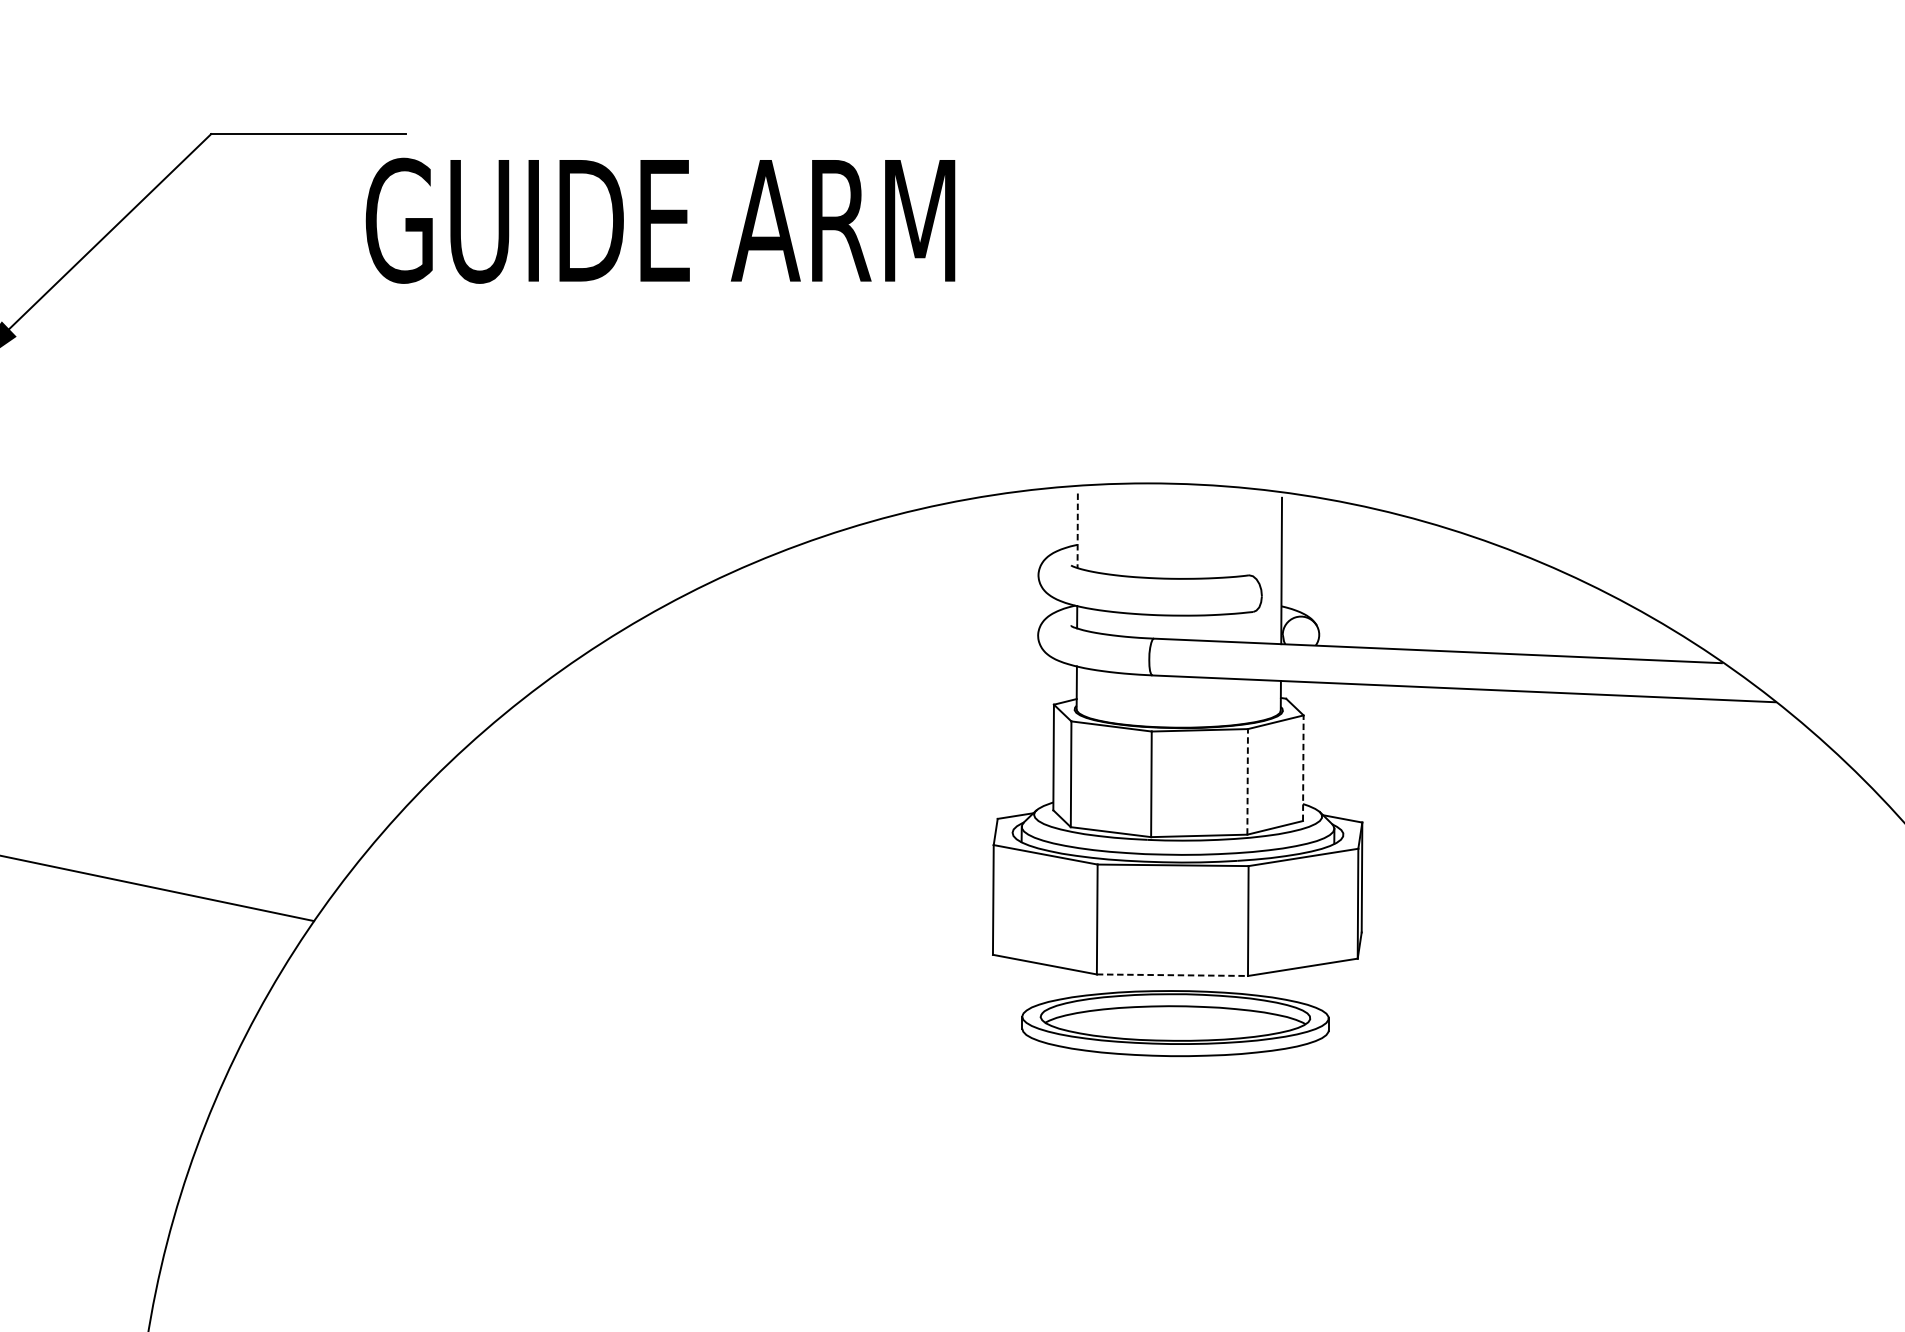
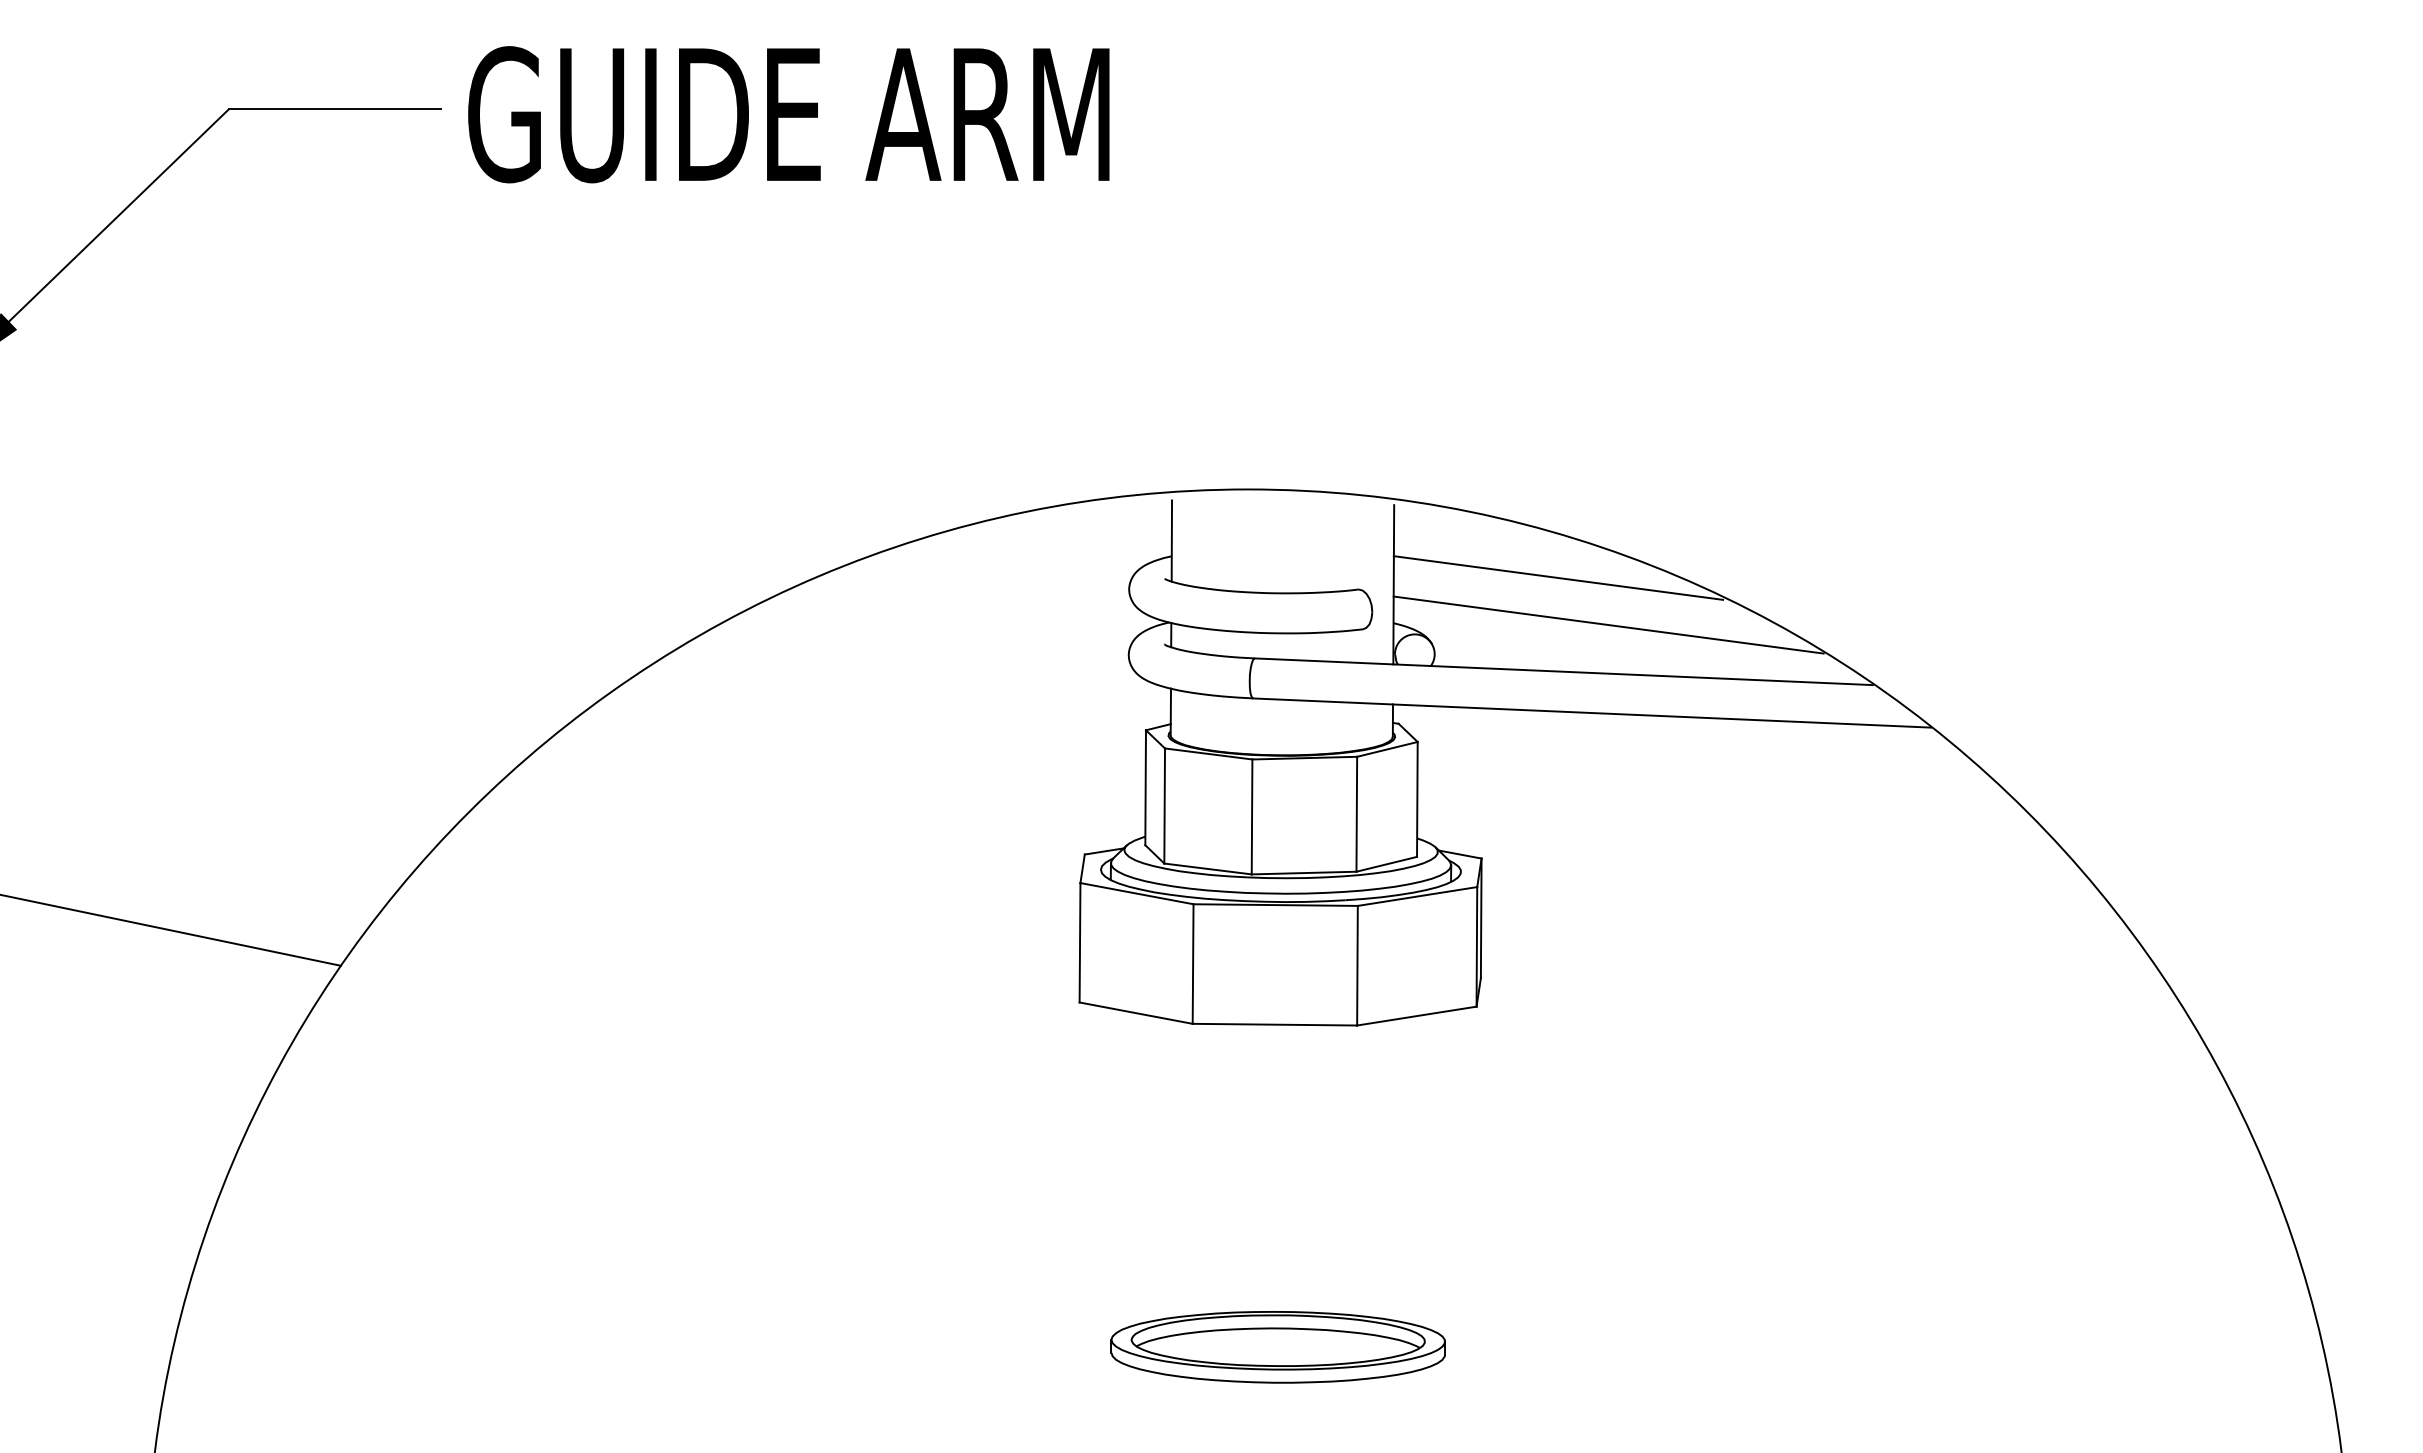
text: (660, 220) -> (788, 114), moved
line: (1077, 531) -> (1171, 541), dashed -> solid
line: (1433, 564) -> (1558, 577), added
line: (1478, 607) -> (1608, 624), added
line: (1303, 767) -> (1417, 798), dashed -> solid
line: (1247, 781) -> (1356, 813), dashed -> solid
line: (1172, 975) -> (1275, 1024), dashed -> solid
part: (1174, 1023) -> (1277, 1347), moved

